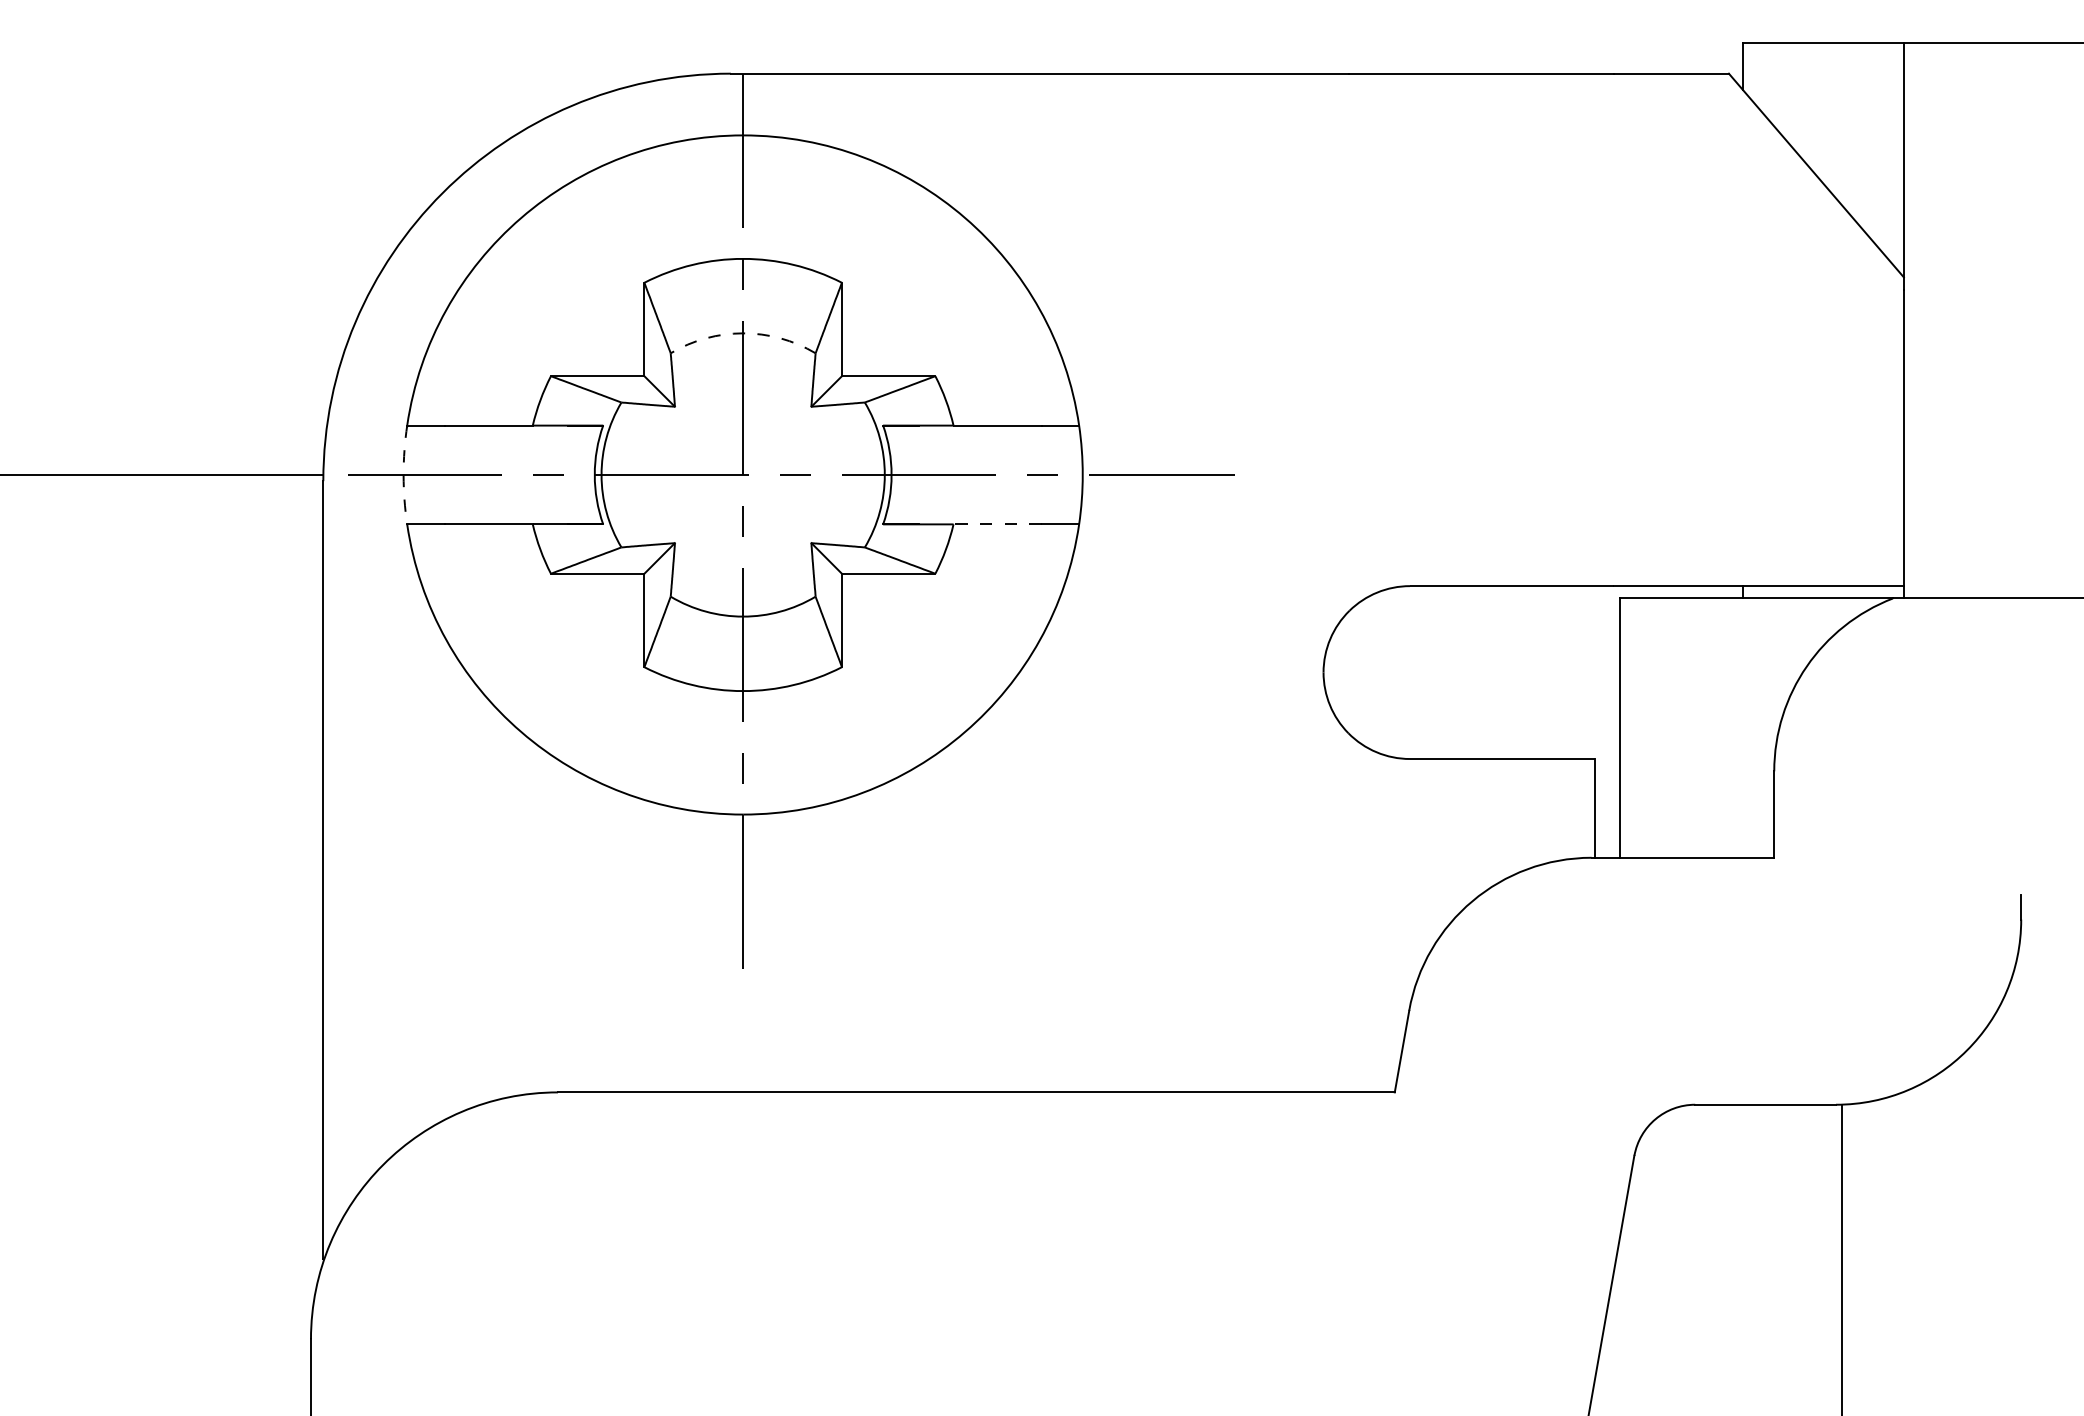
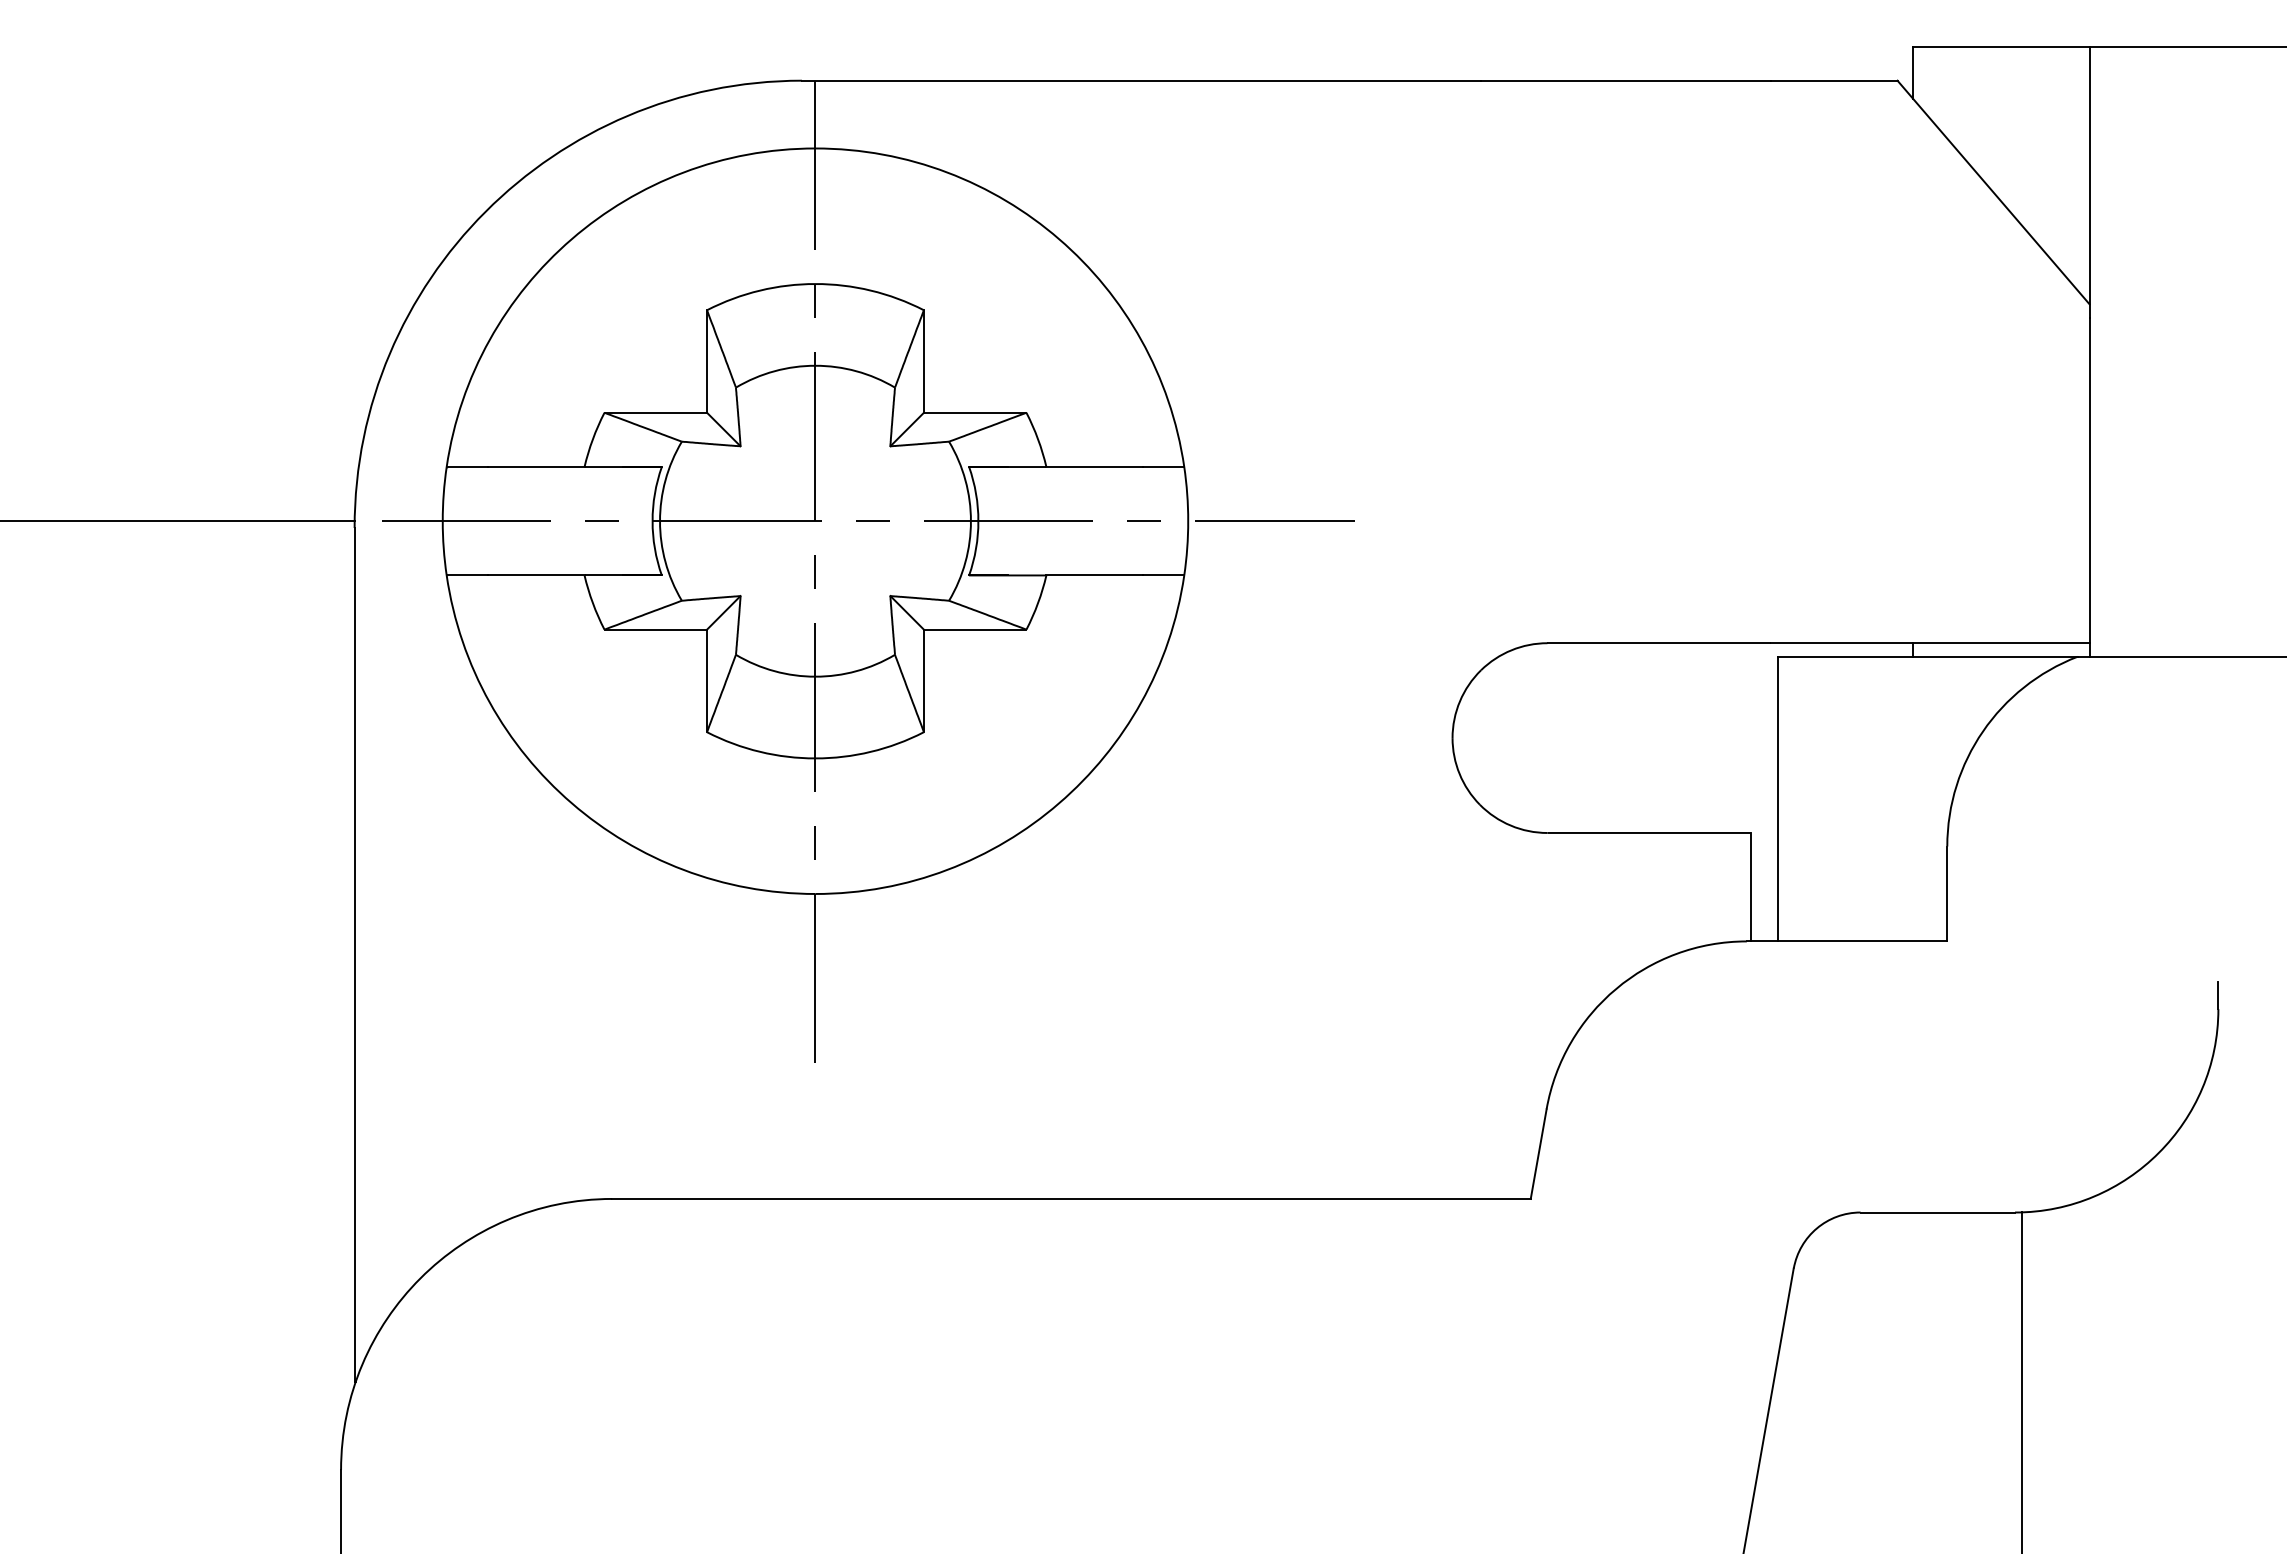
arc: (743, 333) -> (815, 365), dashed -> solid
arc: (403, 475) -> (442, 521), dashed -> solid
line: (997, 524) -> (1094, 575), dashed -> solid

